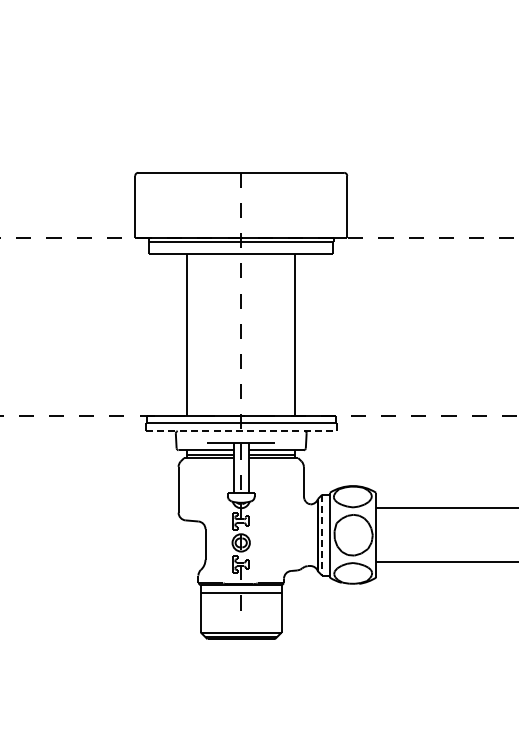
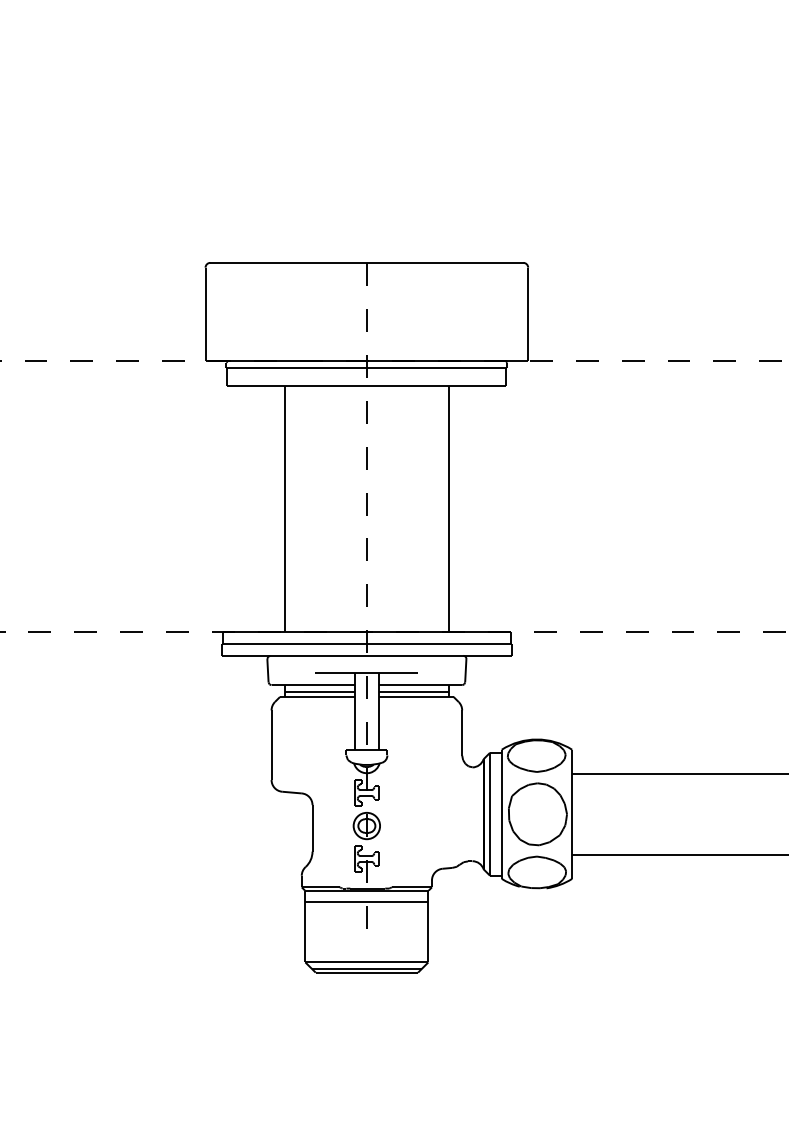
line: (241, 431) -> (367, 656), dashed -> solid
line: (322, 535) -> (490, 814), dashed -> solid

